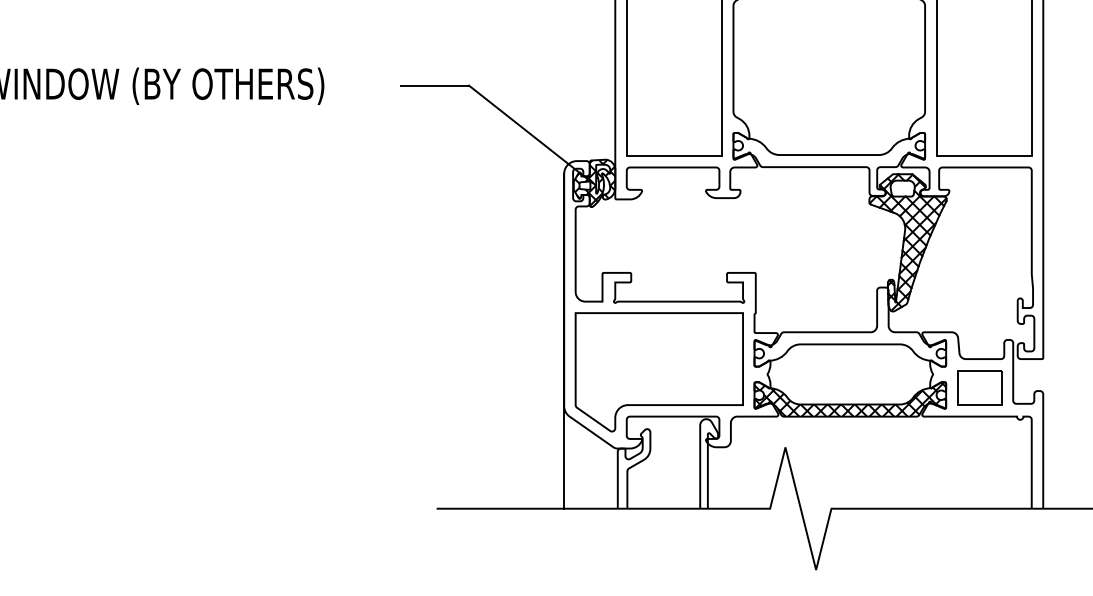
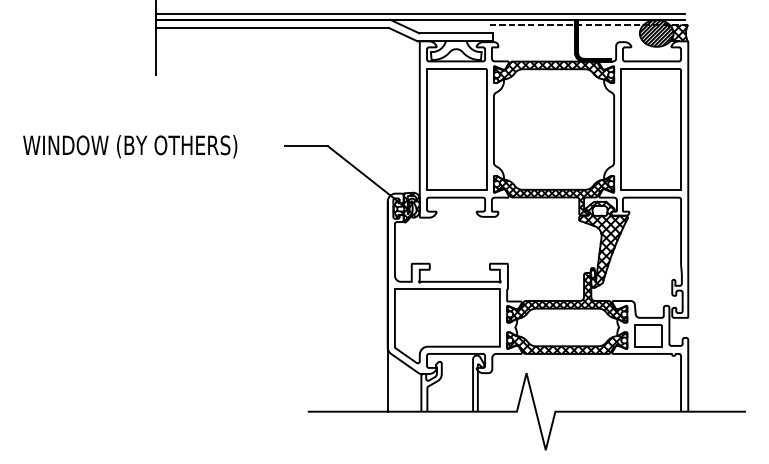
hatch: (828, 164) -> (553, 195), added
hatch: (850, 326) -> (567, 297), added

